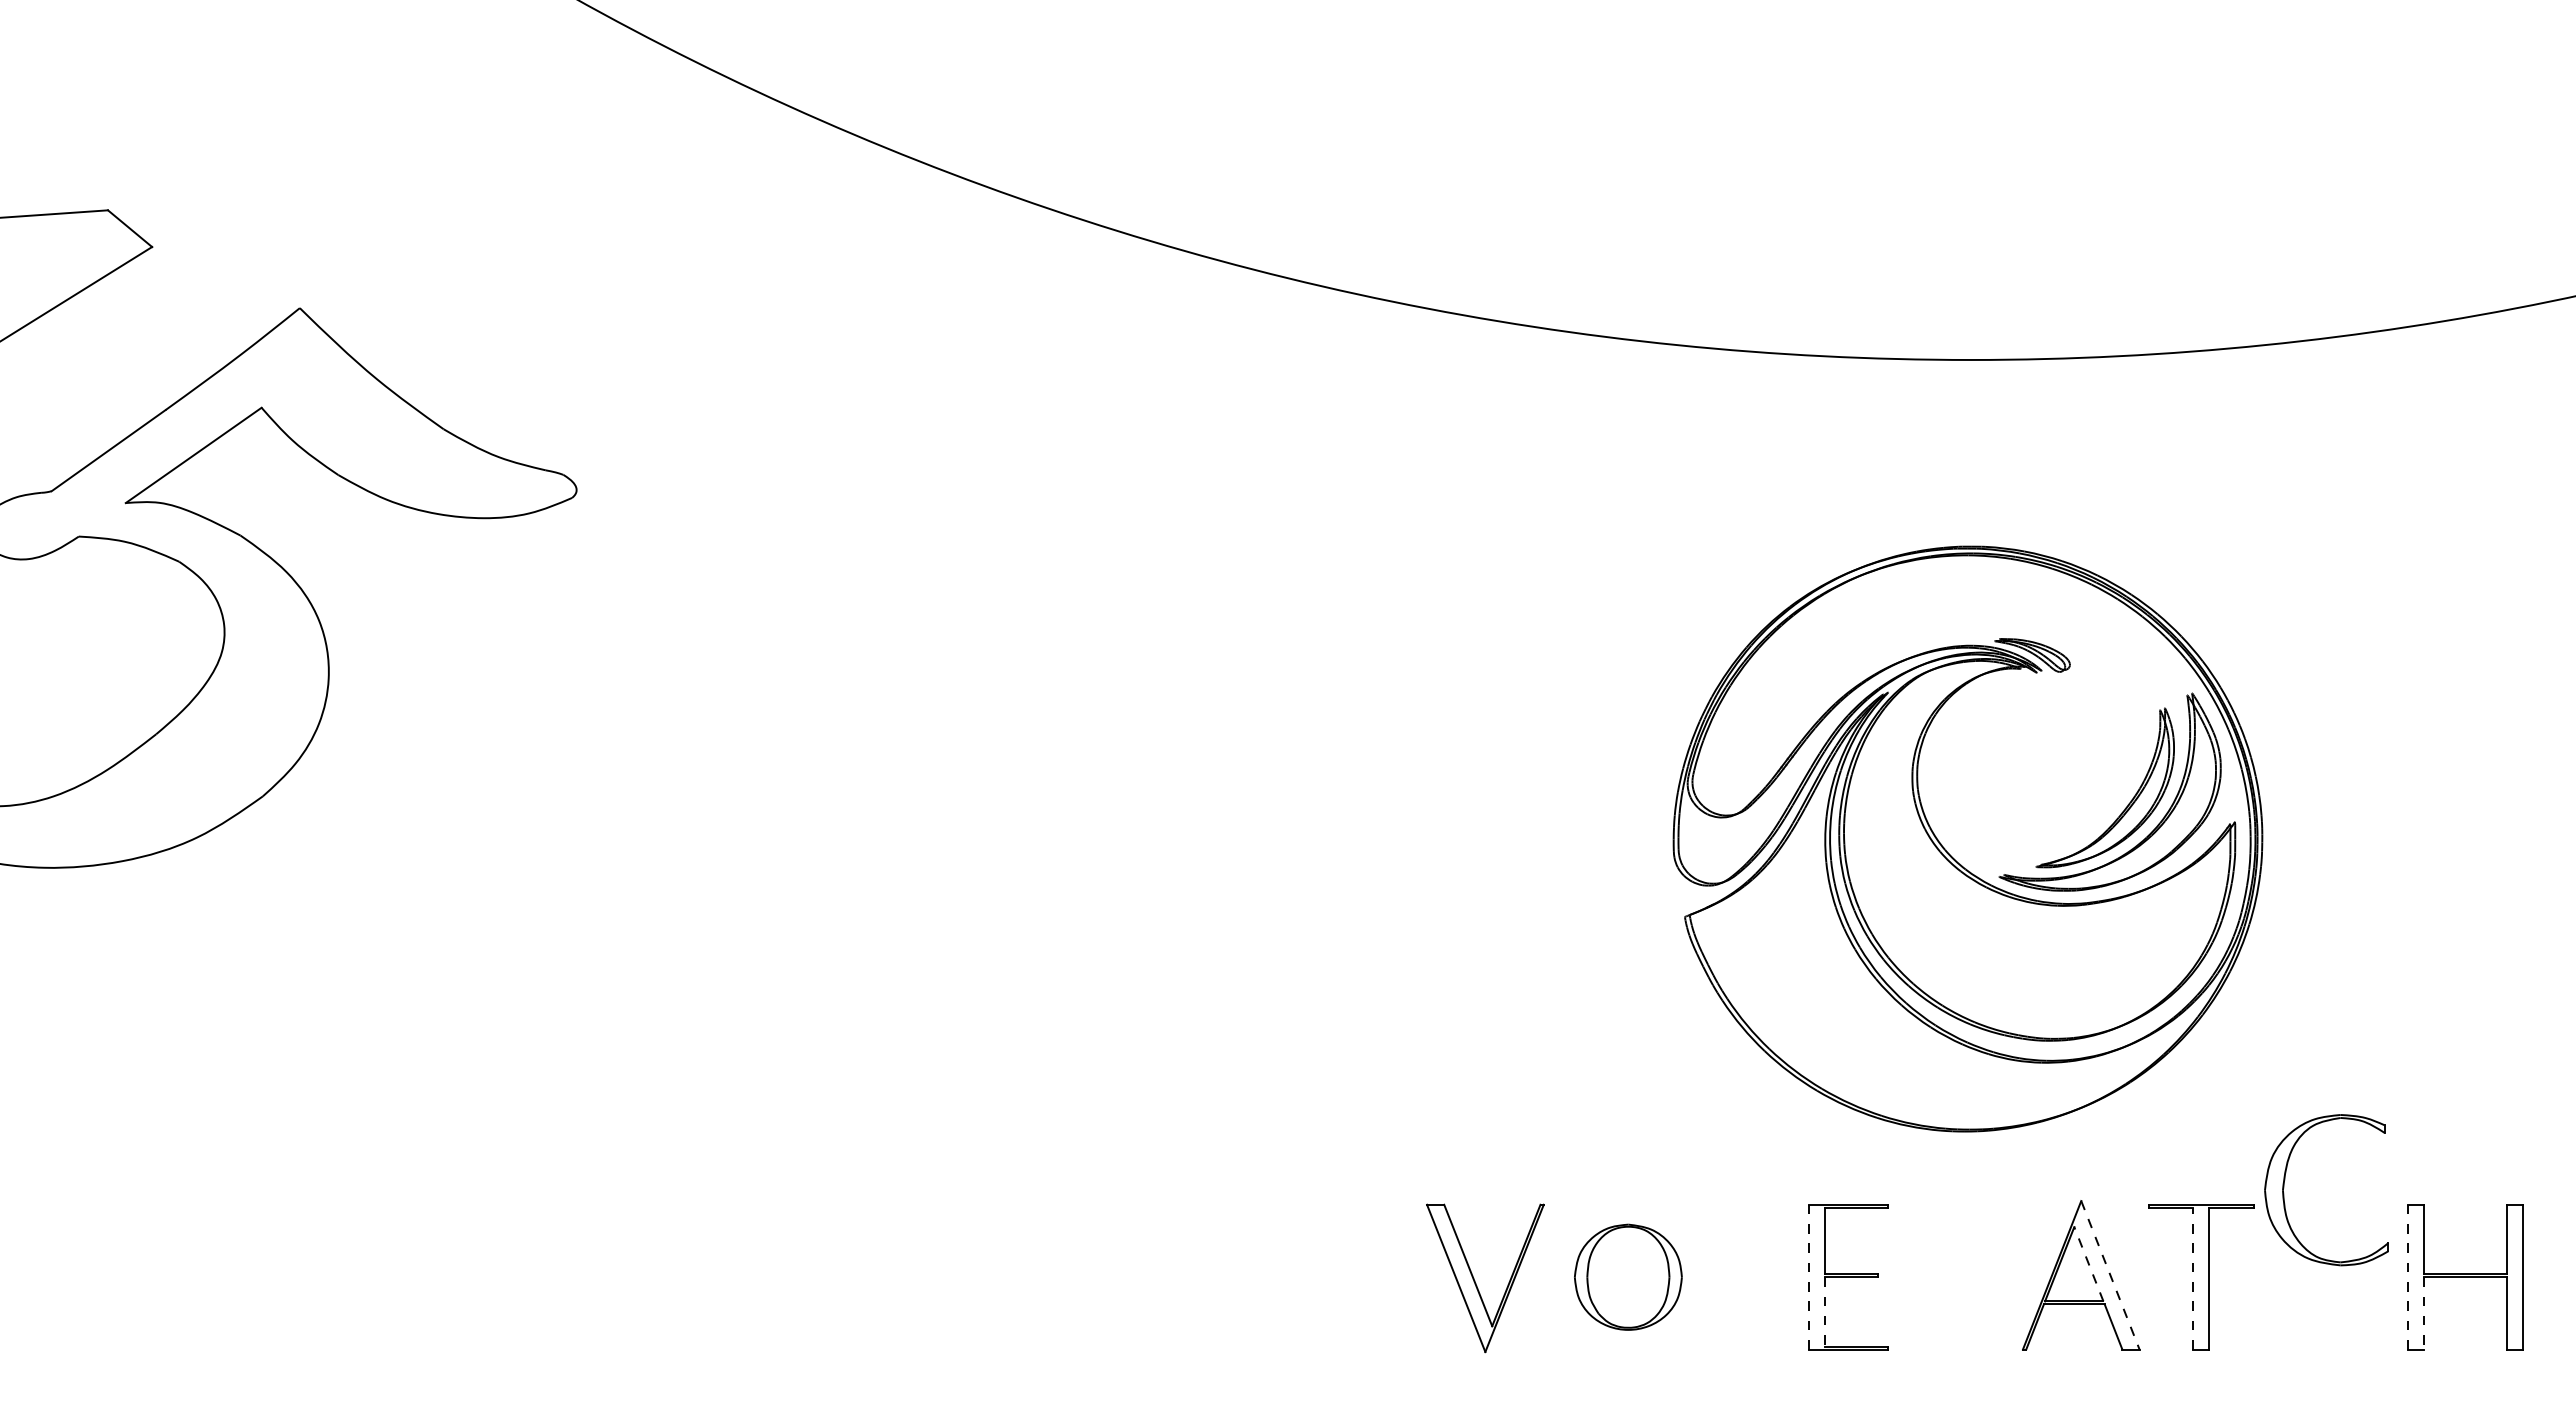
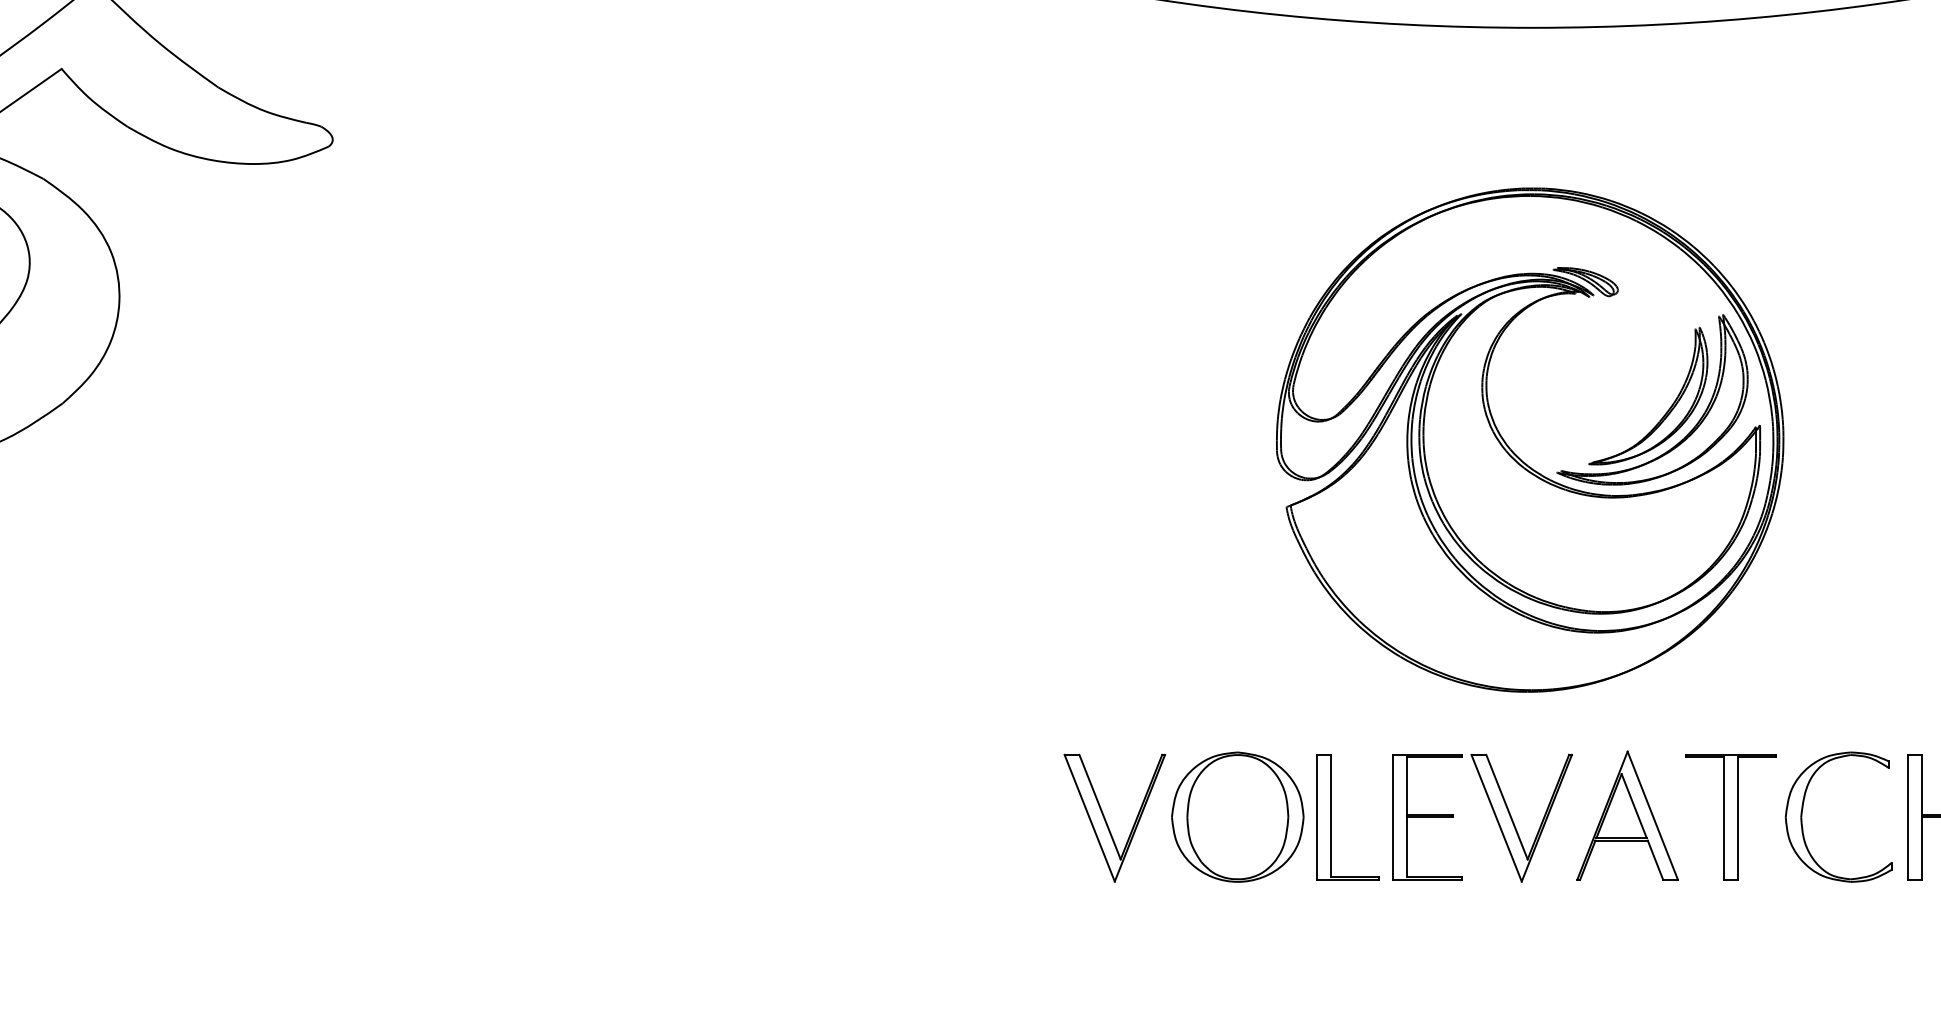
part: (2284, 1188) -> (1802, 815), moved
line: (2088, 1264) -> (1633, 806), dashed -> solid
line: (2110, 1275) -> (1652, 815), dashed -> solid
line: (1808, 1276) -> (1392, 816), dashed -> solid
line: (2407, 1276) -> (1908, 816), dashed -> solid
part: (1628, 1277) -> (1237, 817), size x1.43
part: (1736, 1277) -> (1330, 817), added
line: (2193, 1278) -> (1724, 818), dashed -> solid
part: (1949, 1283) -> (1514, 822), added
line: (1824, 1311) -> (1406, 846), dashed -> solid
line: (2423, 1313) -> (1922, 848), dashed -> solid

